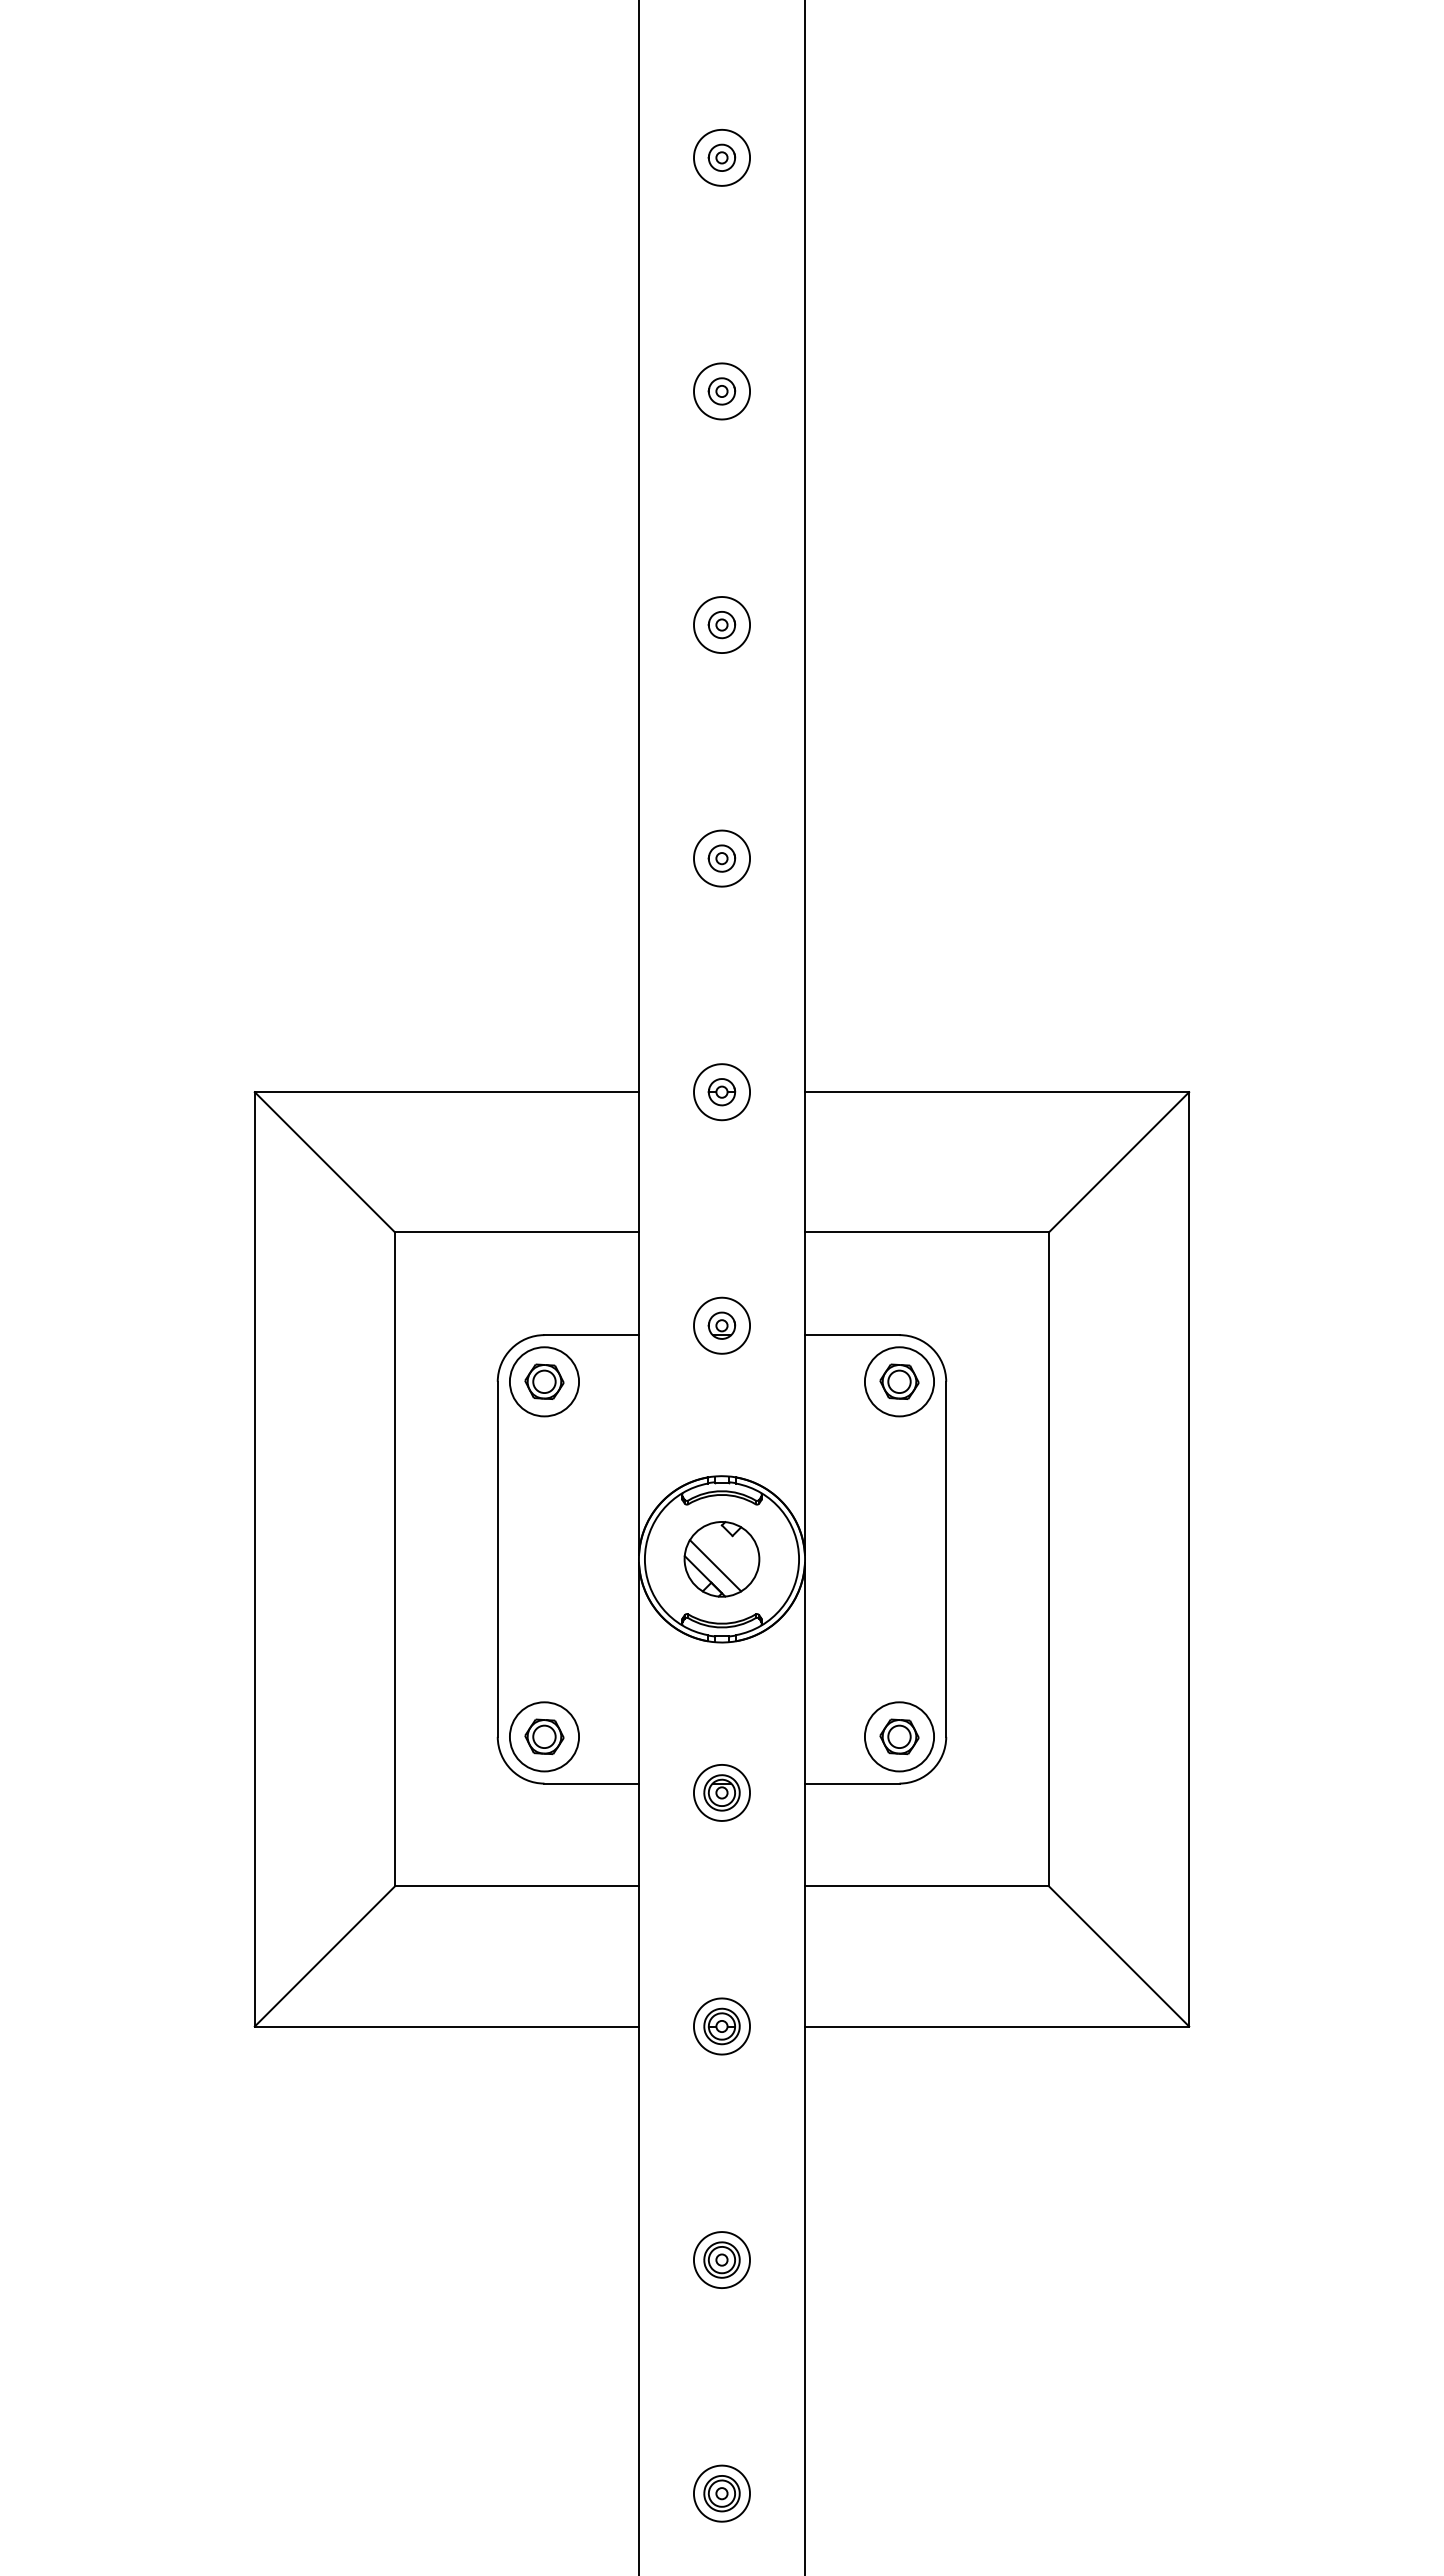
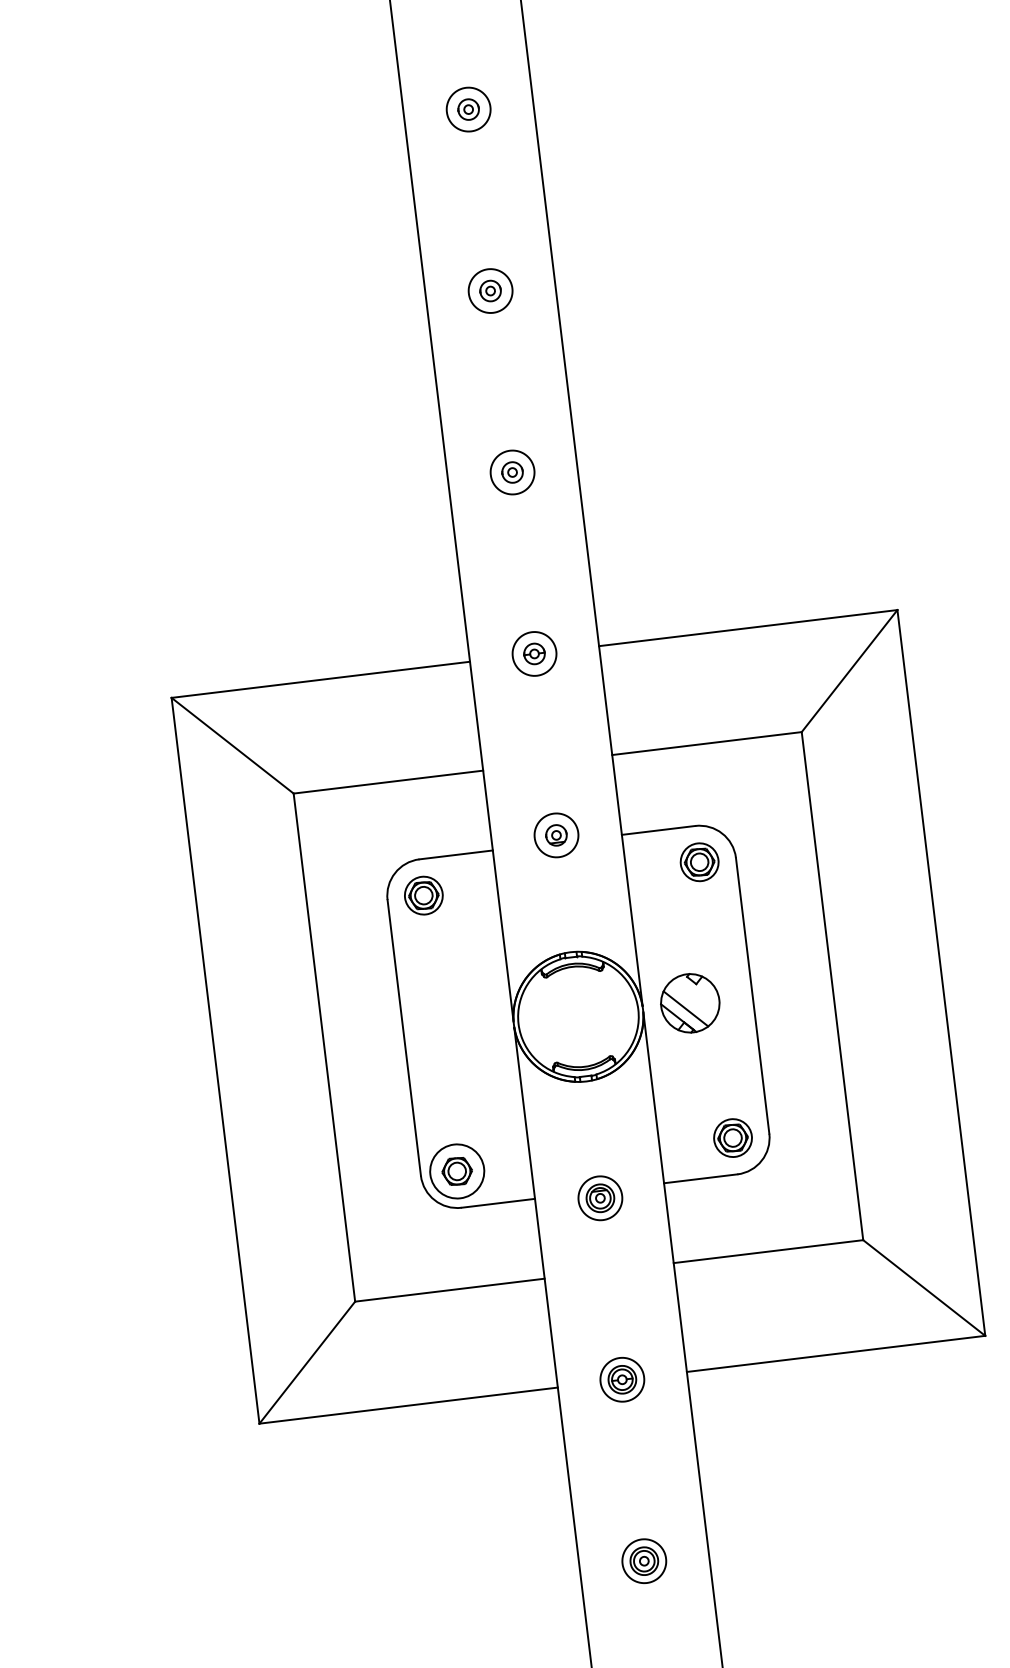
circle: (544, 1381) -> (423, 895), size x0.7
circle: (899, 1381) -> (699, 862), size x0.7
part: (721, 1559) -> (689, 1003), moved
circle: (899, 1736) -> (732, 1137), size x0.7

